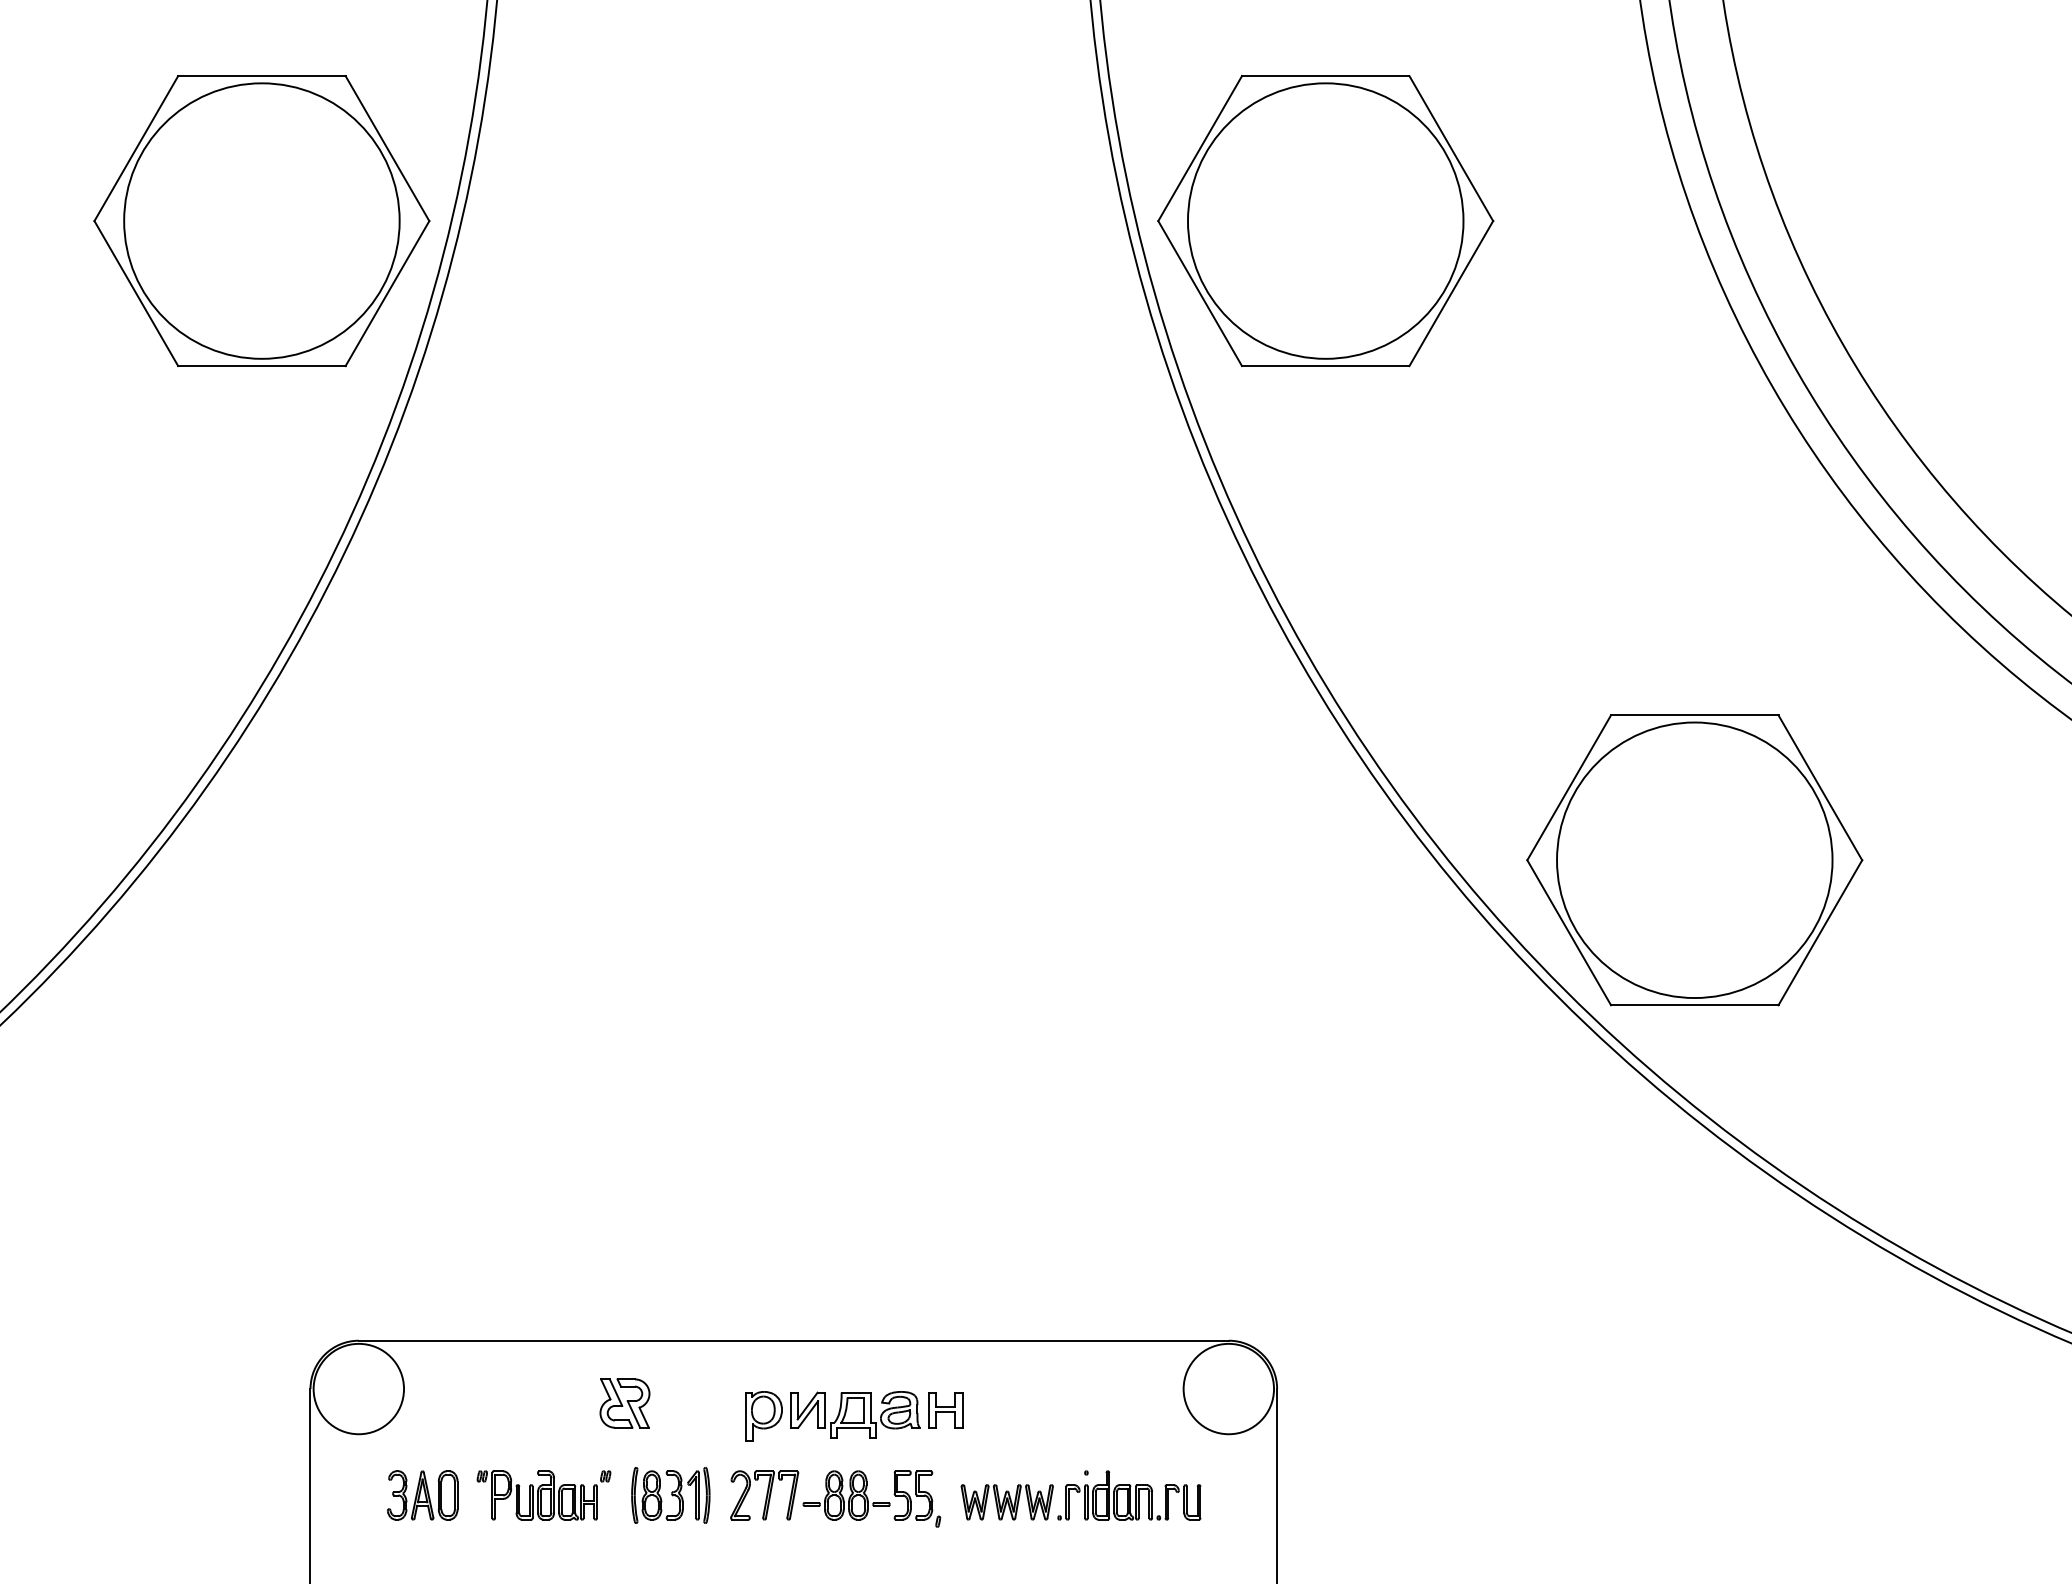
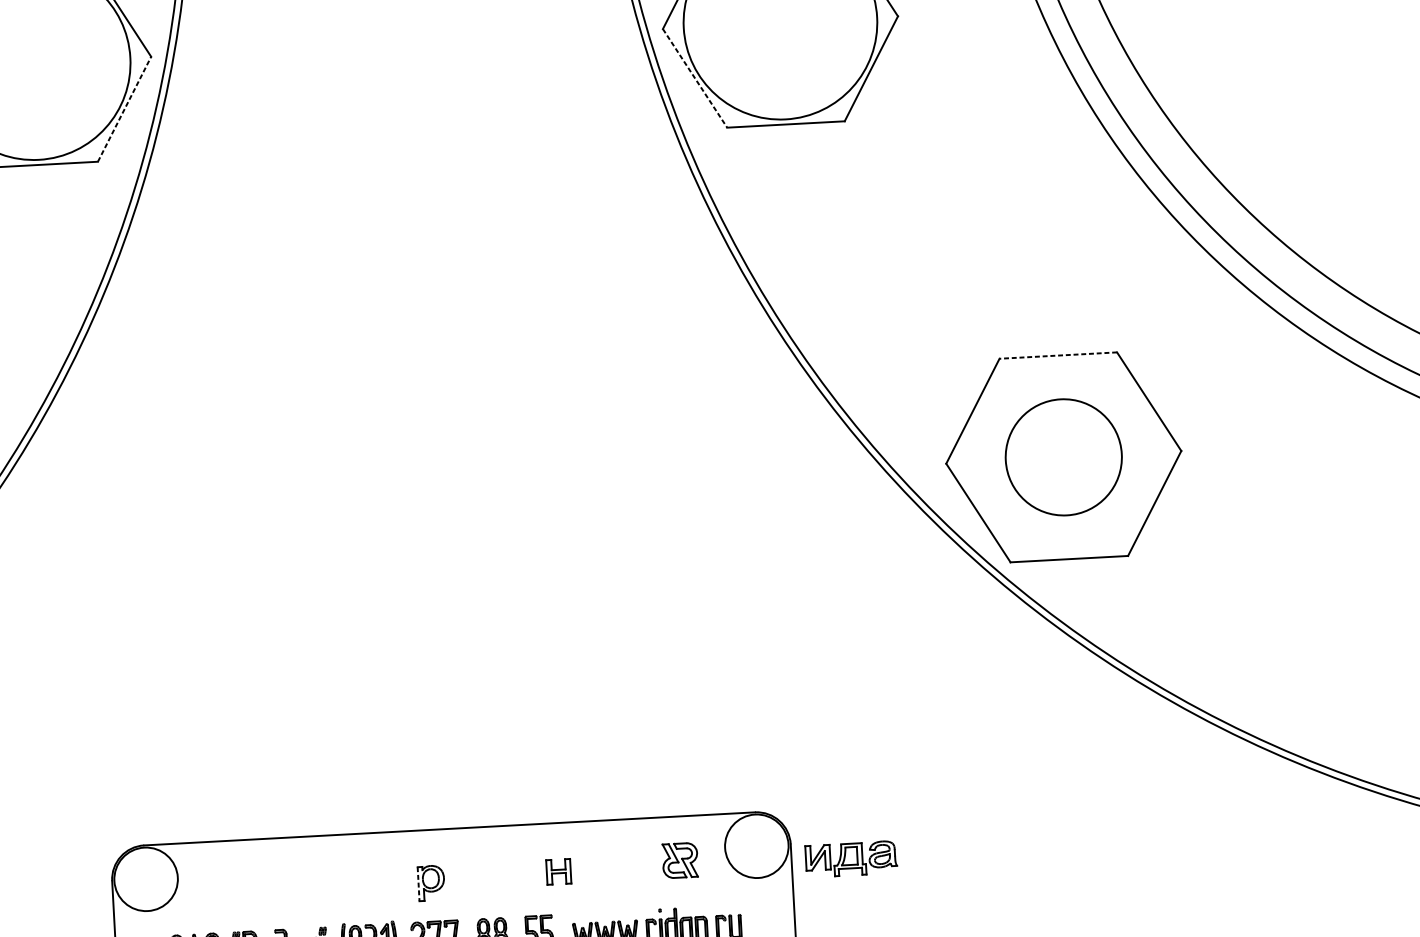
line: (387, 293) -> (124, 109), solid -> dashed
line: (1200, 293) -> (695, 78), solid -> dashed
line: (1694, 715) -> (1058, 355), solid -> dashed
circle: (1694, 860) -> (1063, 457), size x0.6
part: (624, 1403) -> (679, 860), moved
part: (855, 1414) -> (851, 859), moved
line: (745, 1417) -> (418, 884), solid -> dashed

